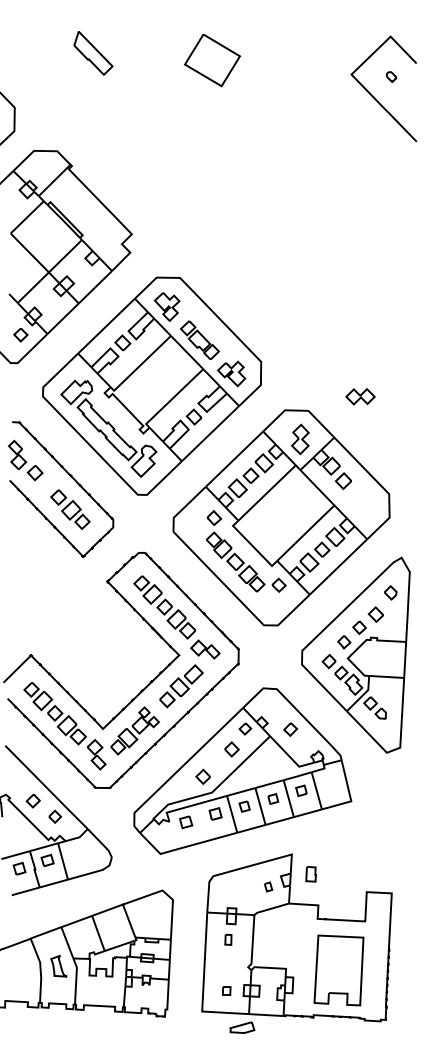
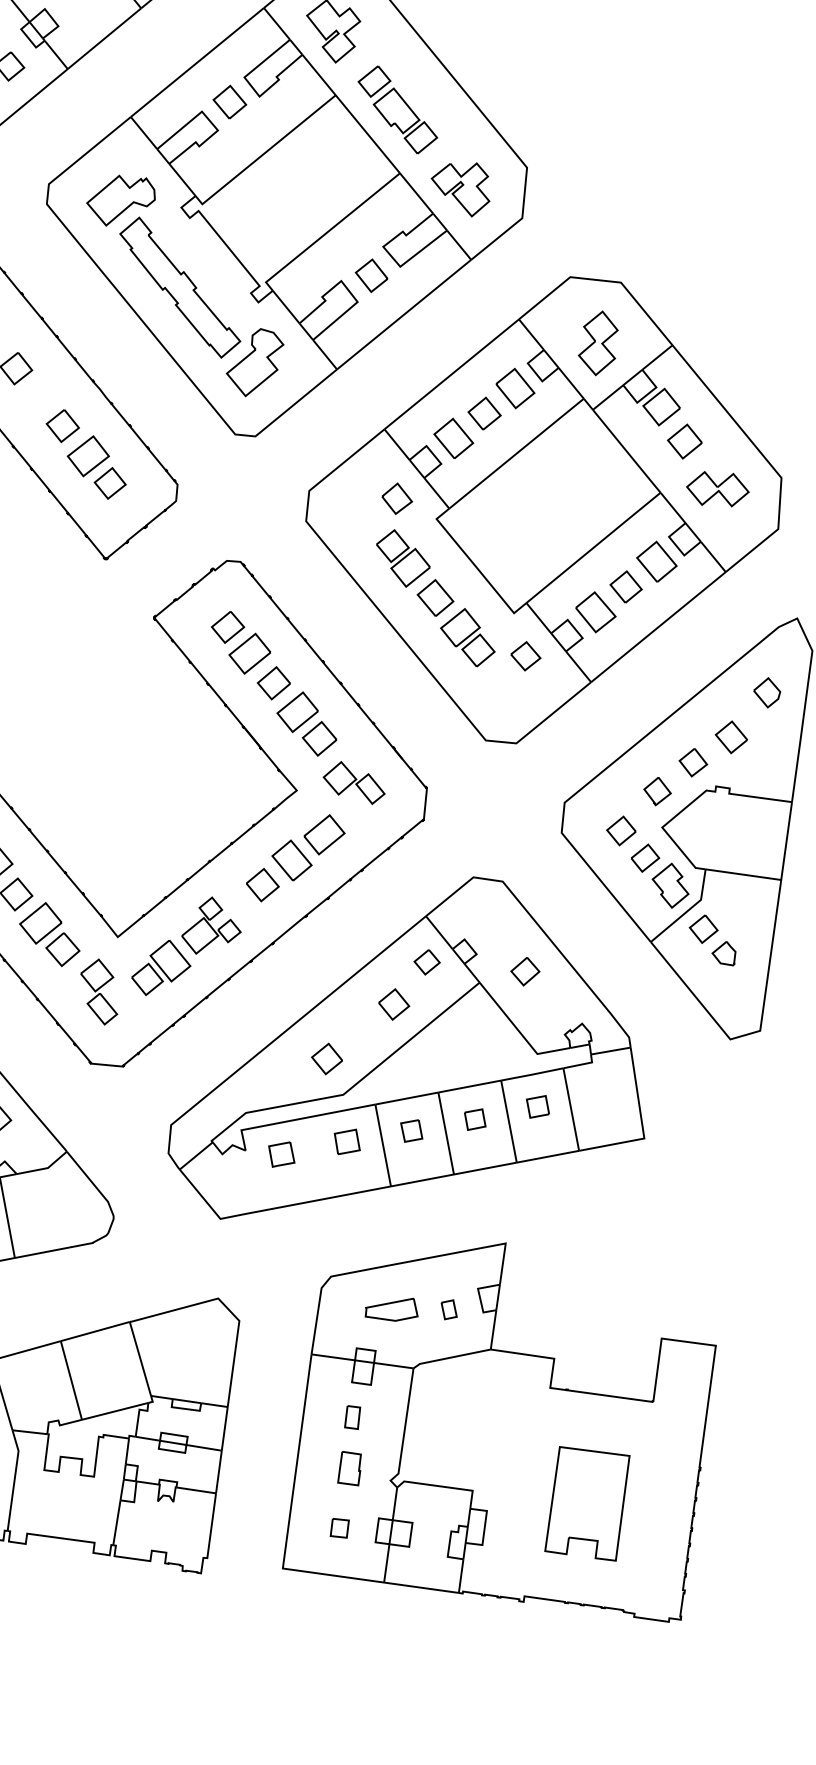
part: (360, 396) -> (717, 488), moved
part: (310, 874) -> (348, 1468), moved
part: (338, 970) -> (586, 1503), size x0.71
part: (242, 1027) -> (392, 1308), moved

